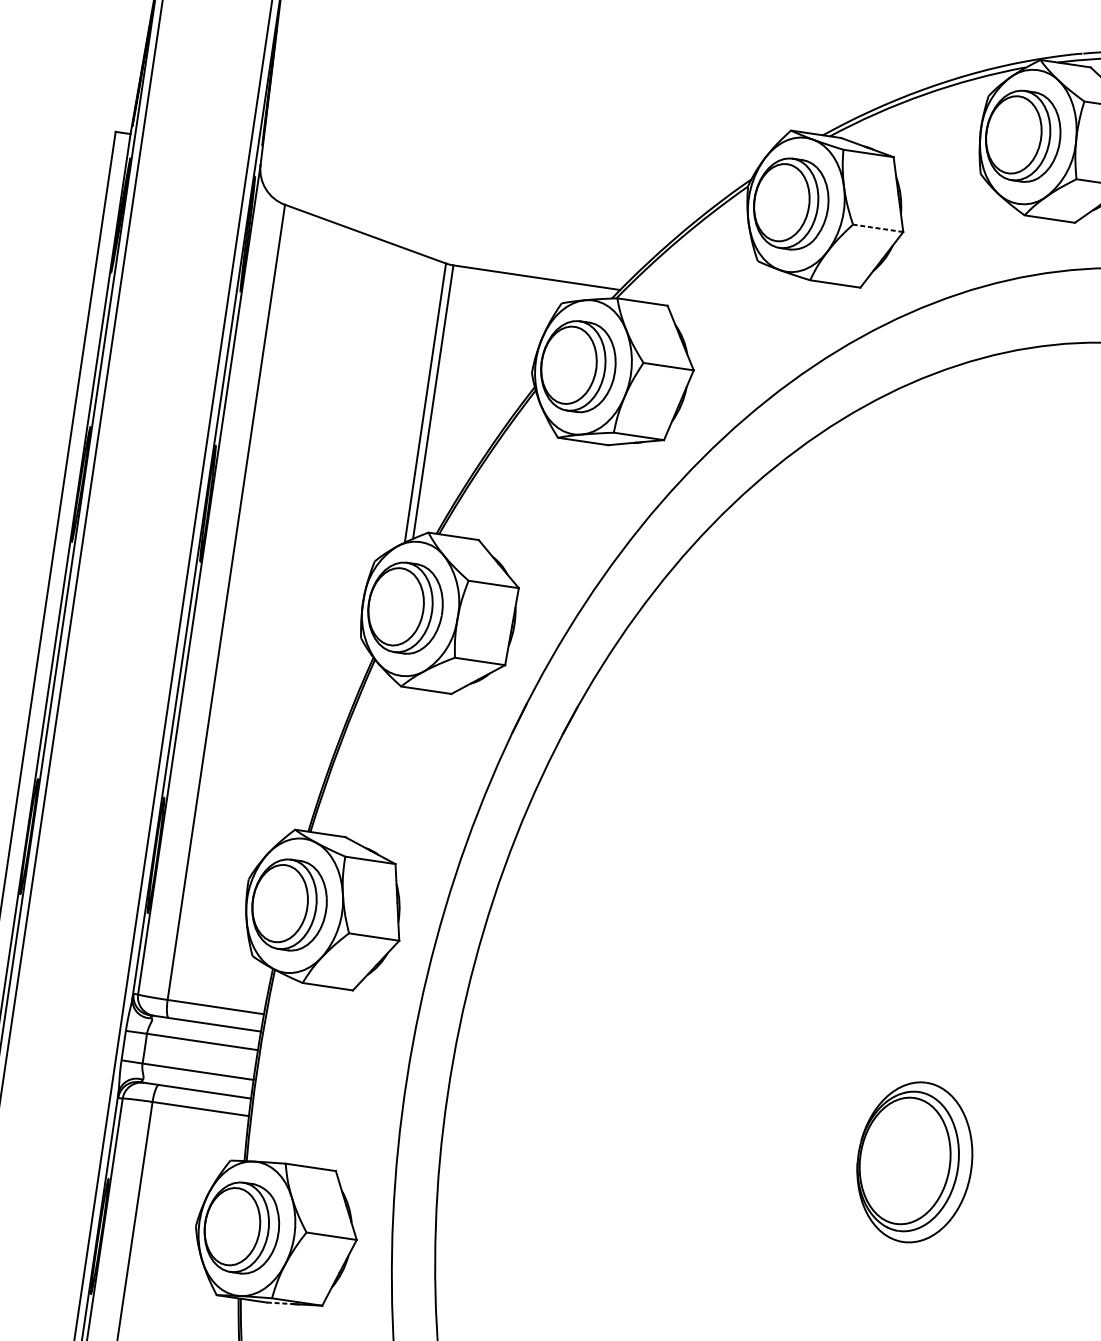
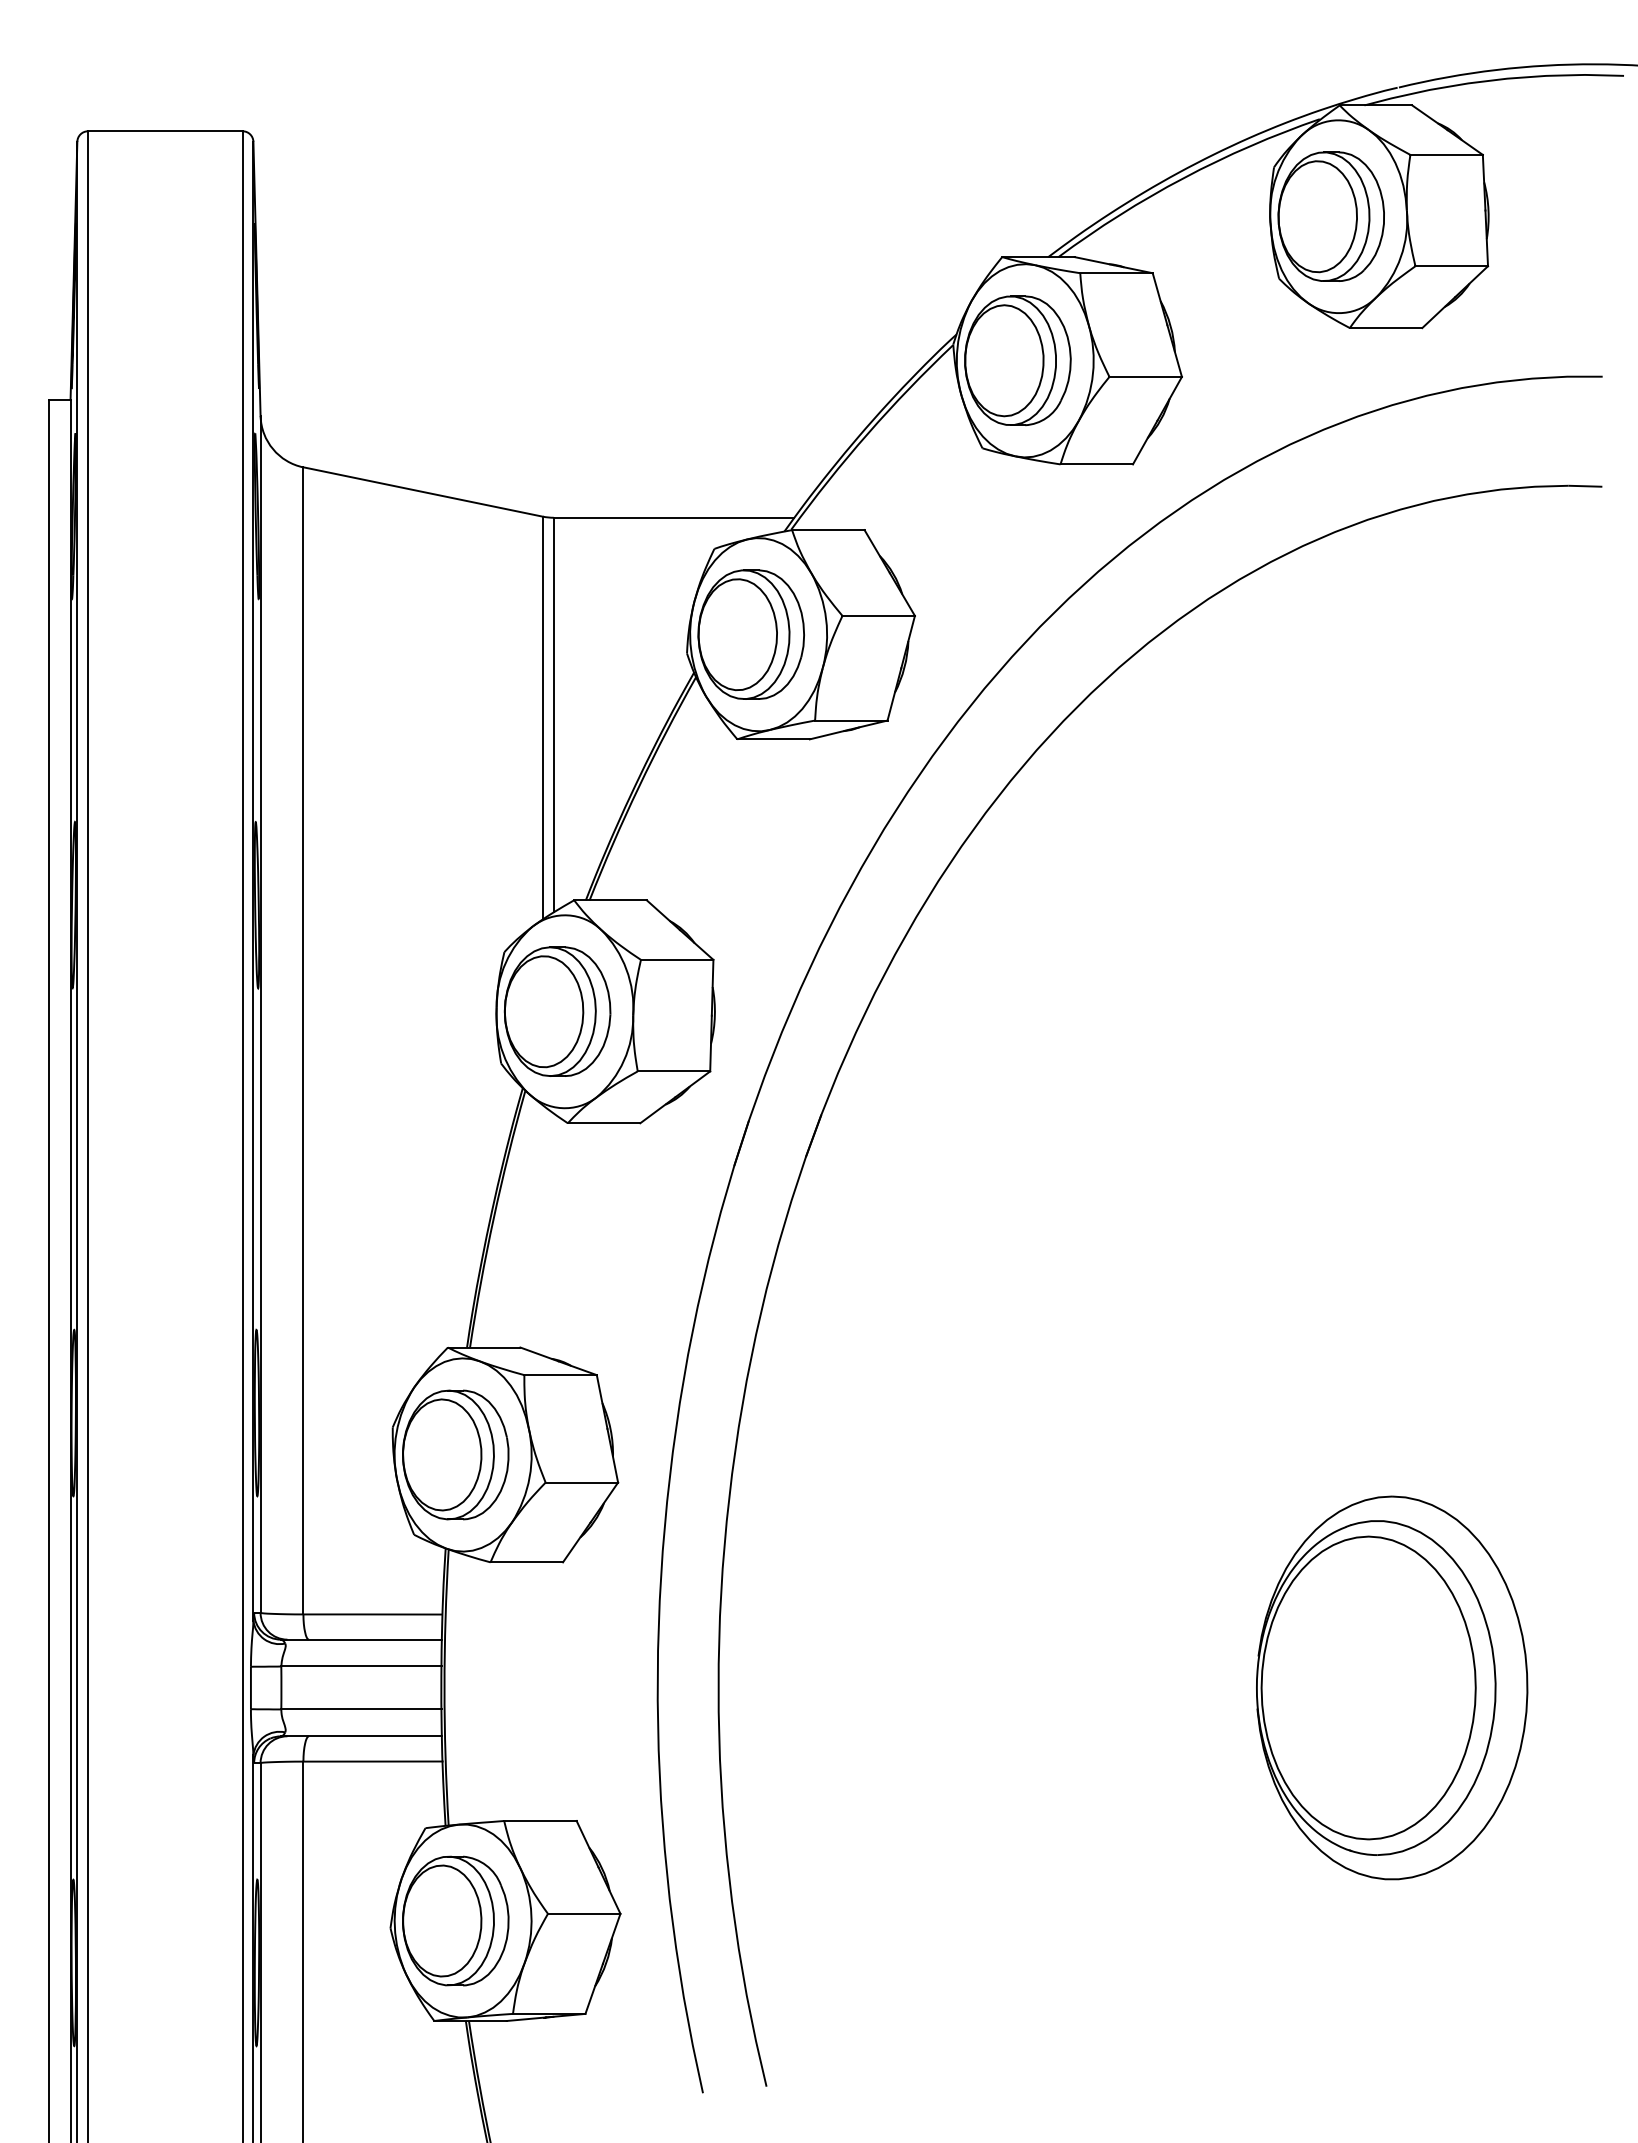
line: (878, 228) -> (1145, 376), dashed -> solid
part: (915, 1162) -> (1392, 1687), size x1.67
line: (280, 1303) -> (526, 2019), dashed -> solid

